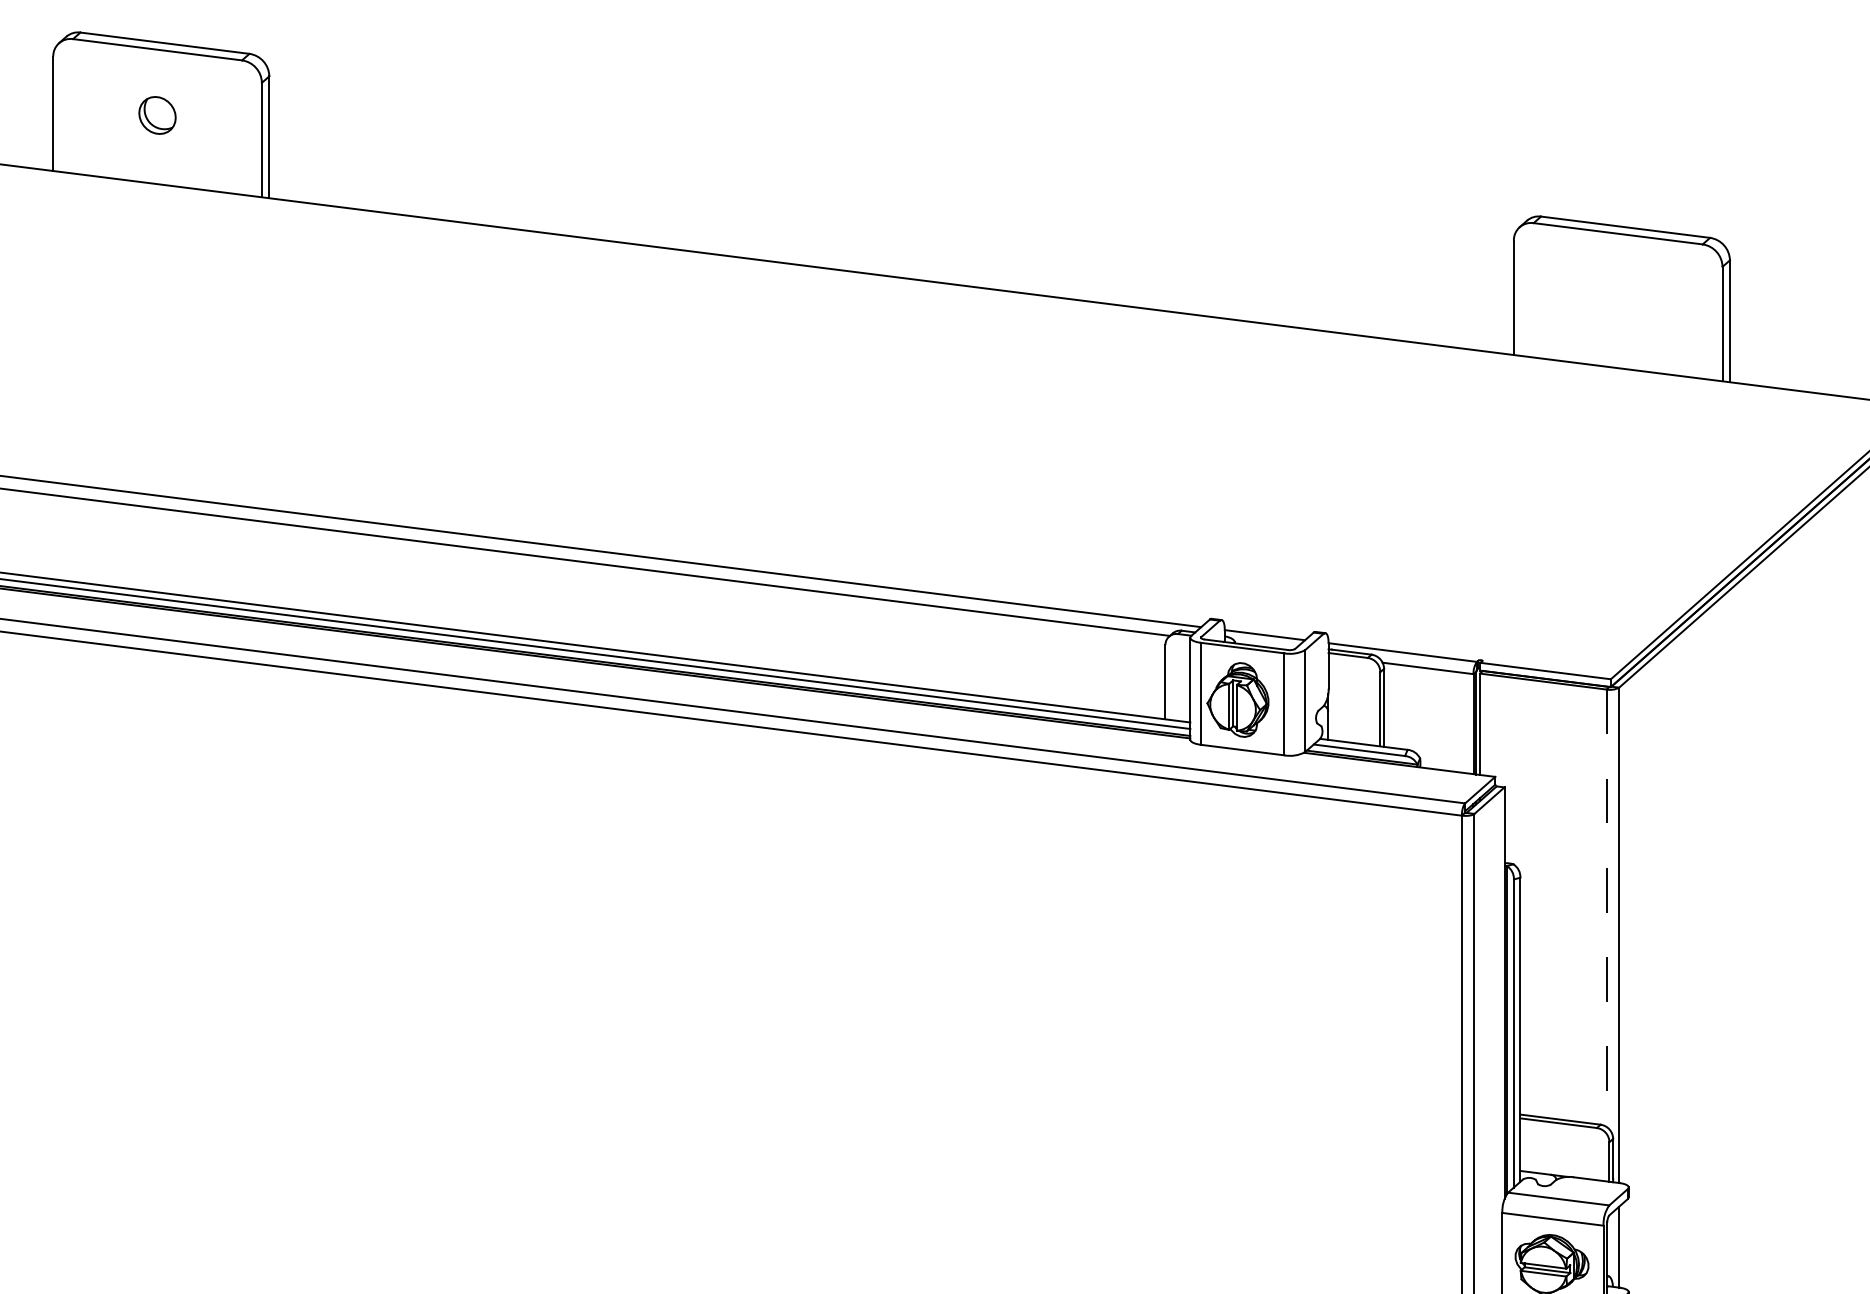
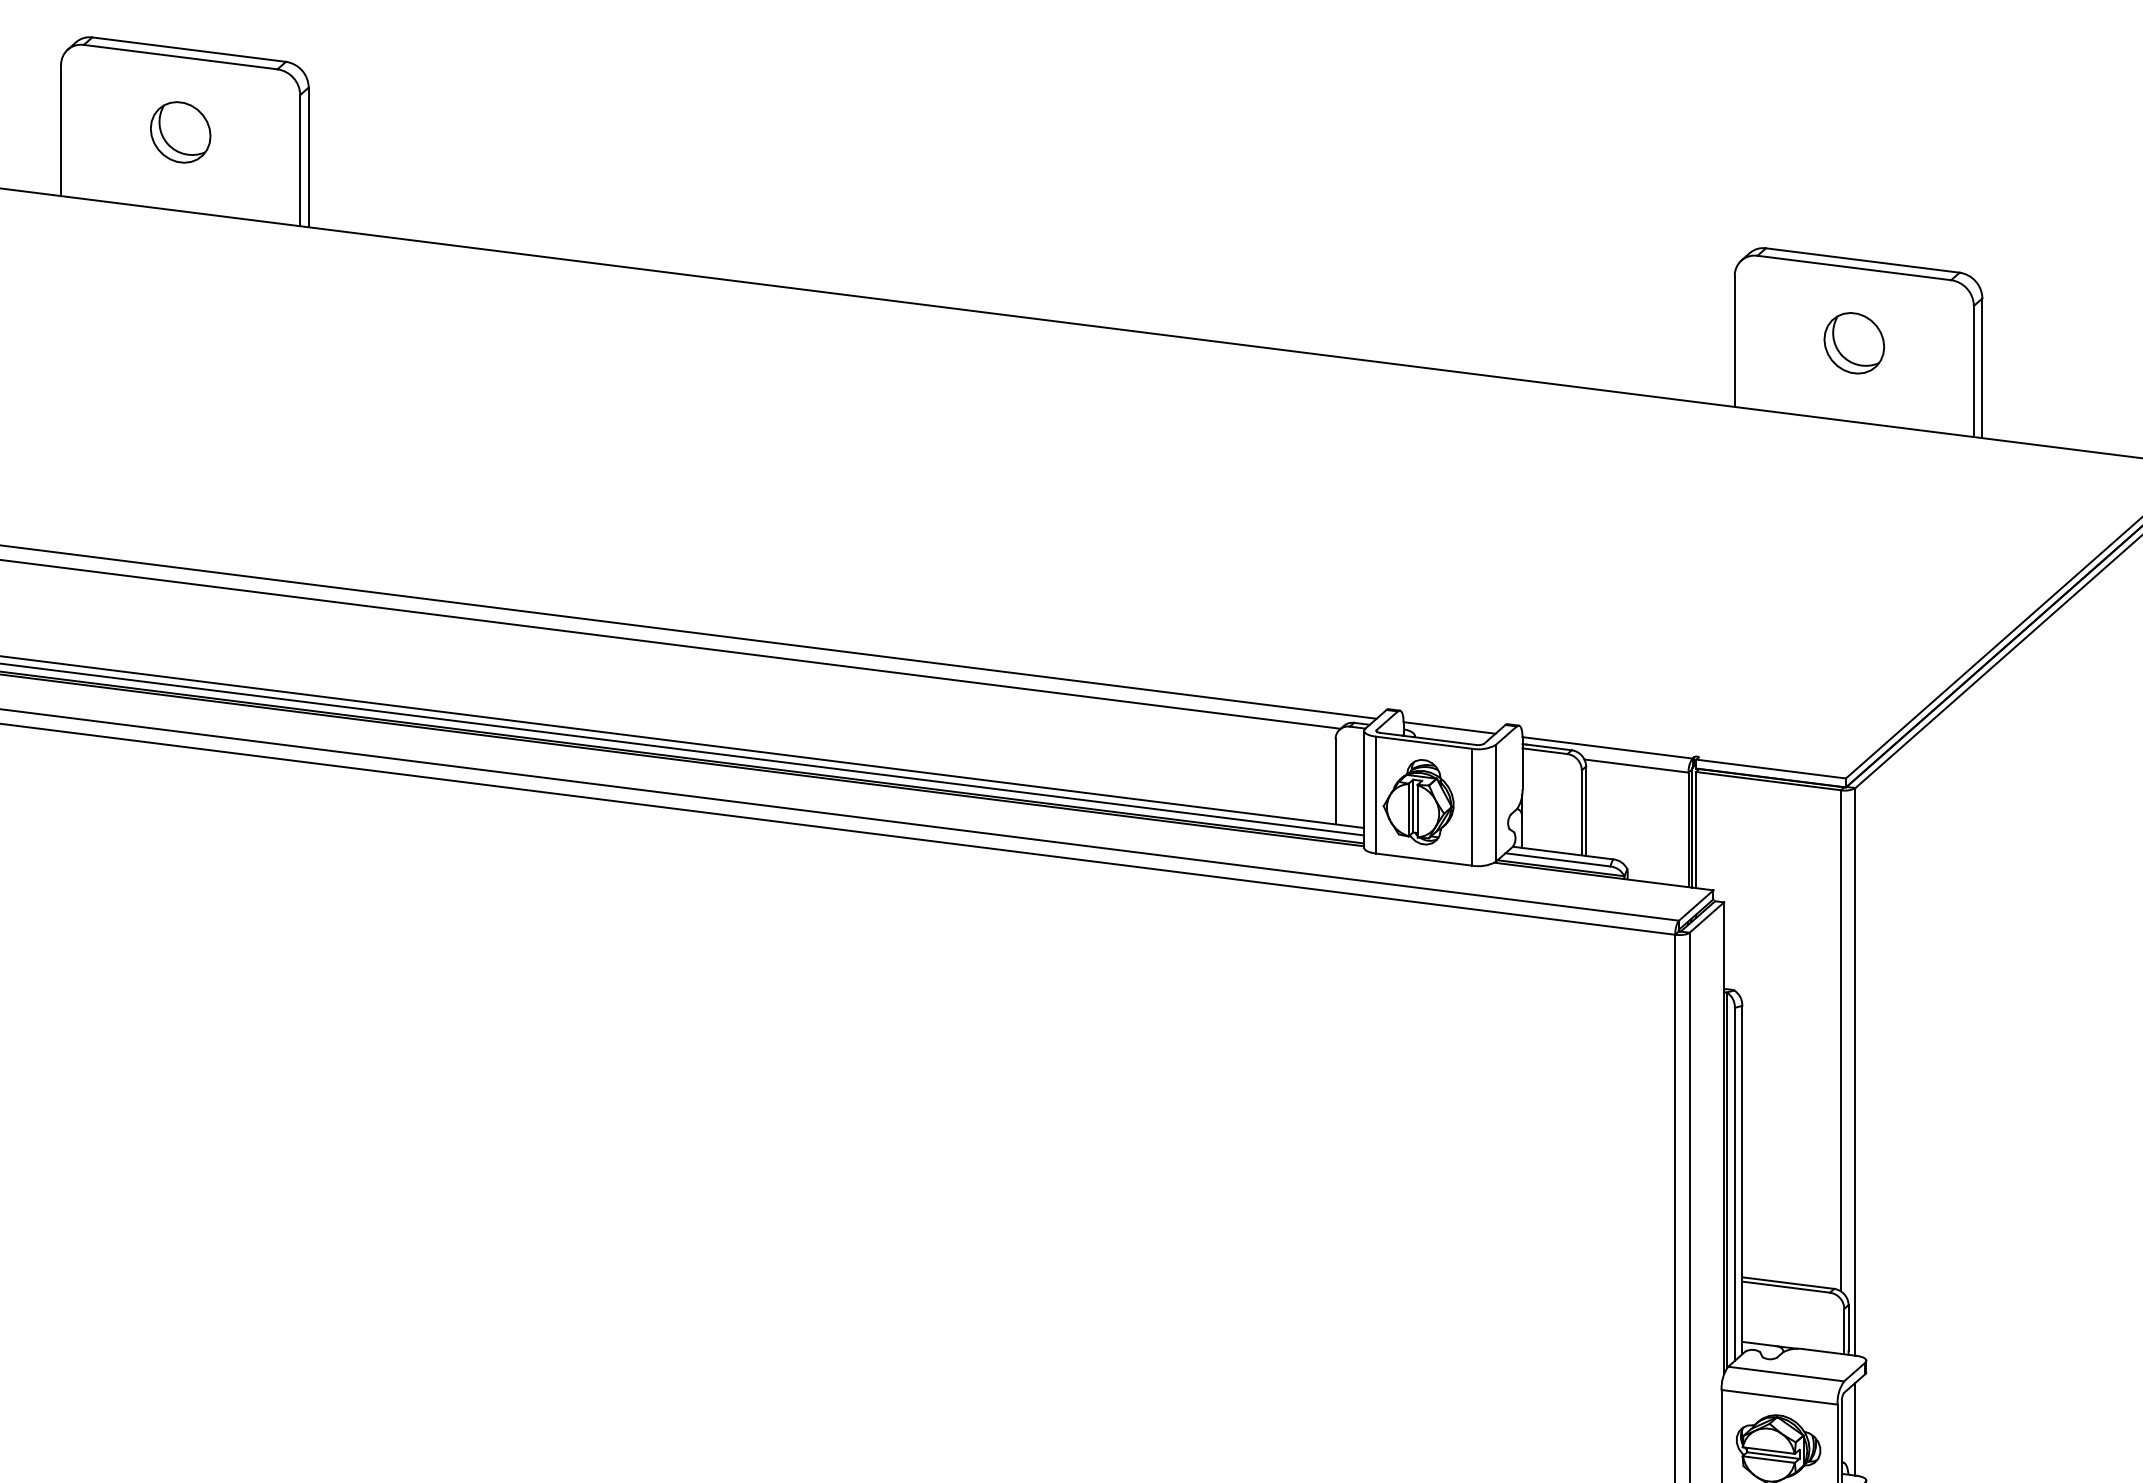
part: (157, 115) -> (180, 132), size x1.43
part: (1618, 299) -> (1854, 343), added
line: (1606, 907) -> (1841, 1040), dashed -> solid

